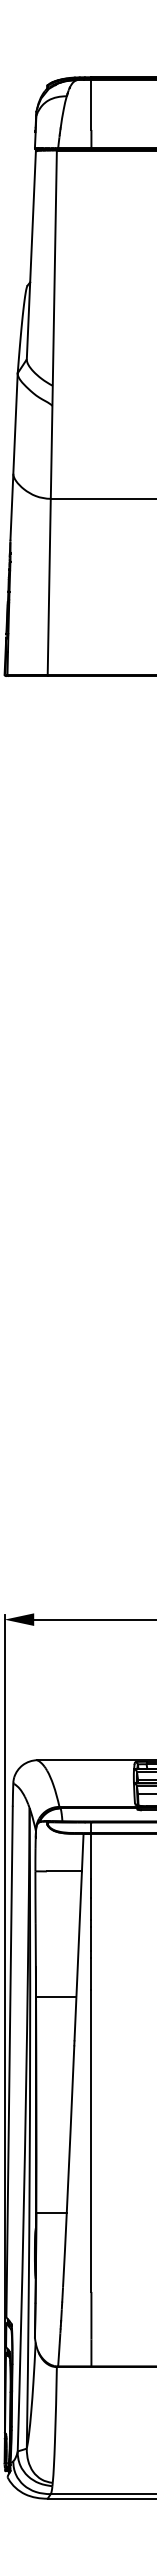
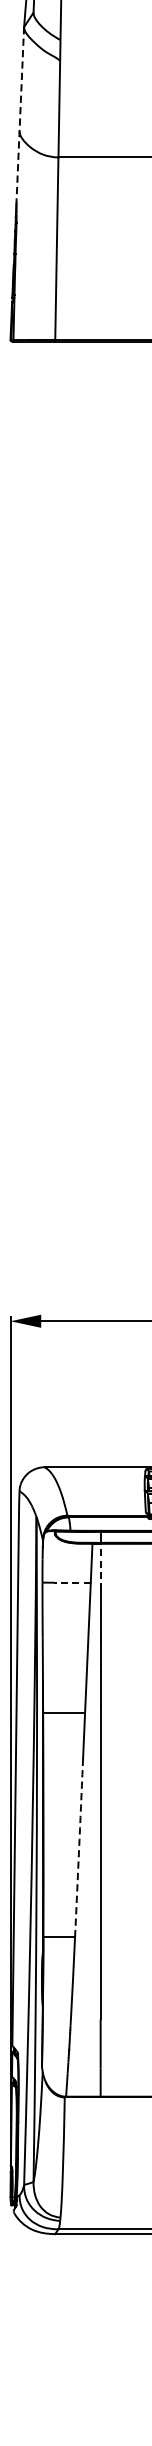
line: (14, 457) -> (20, 114), solid -> dashed
line: (91, 1856) -> (100, 1567), solid -> dashed
line: (64, 1871) -> (72, 1582), solid -> dashed
arc: (70, 2129) -> (78, 1850), solid -> dashed

